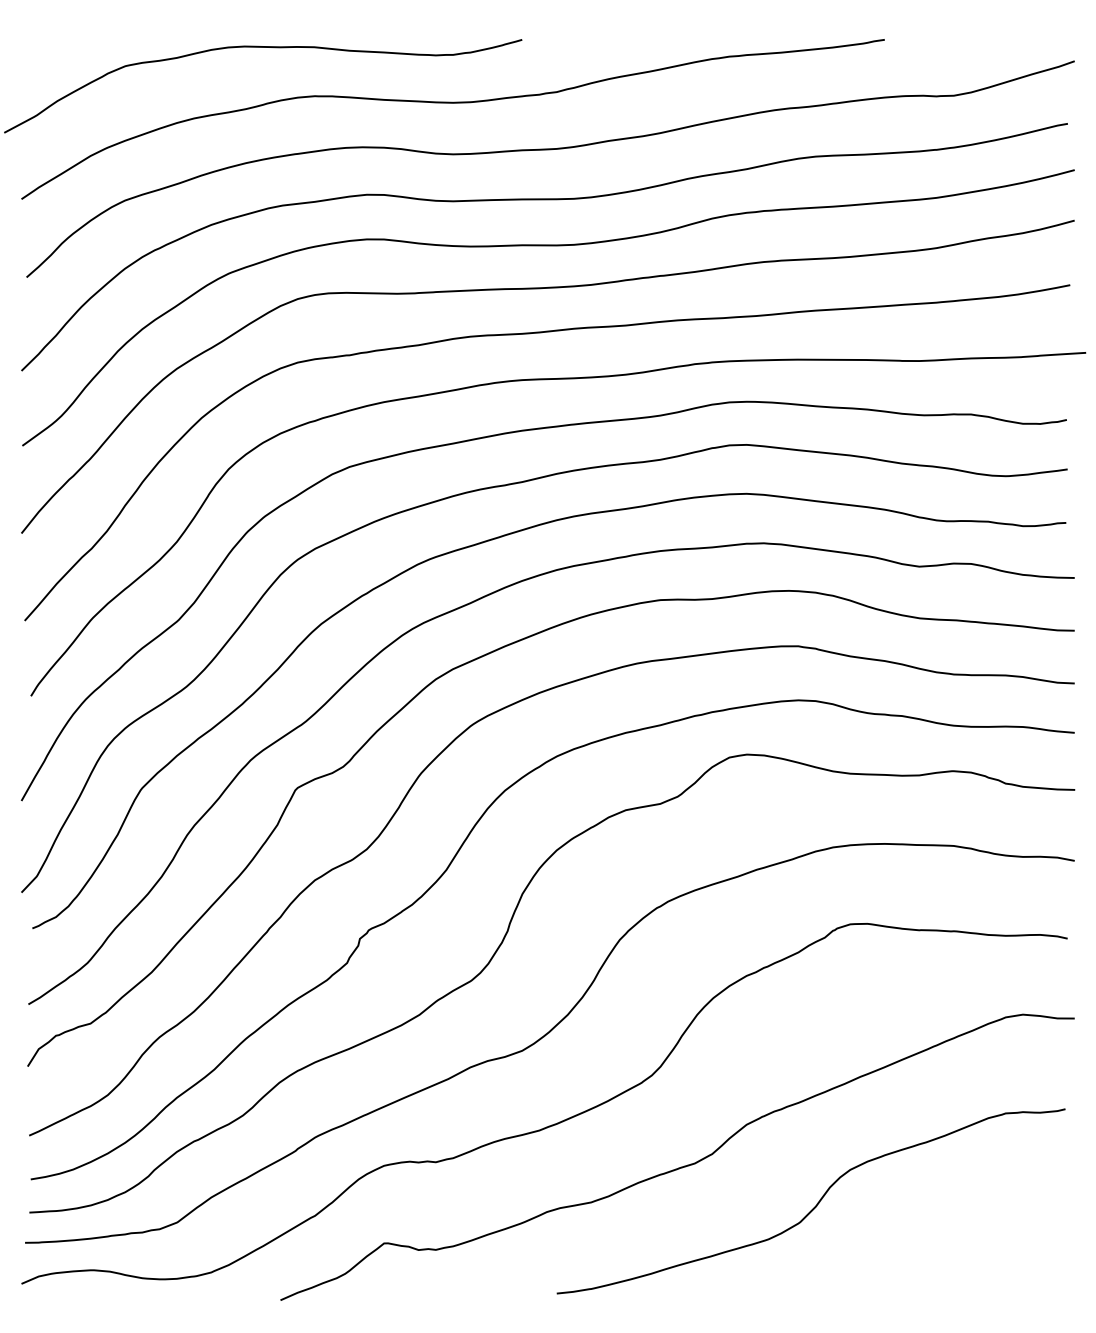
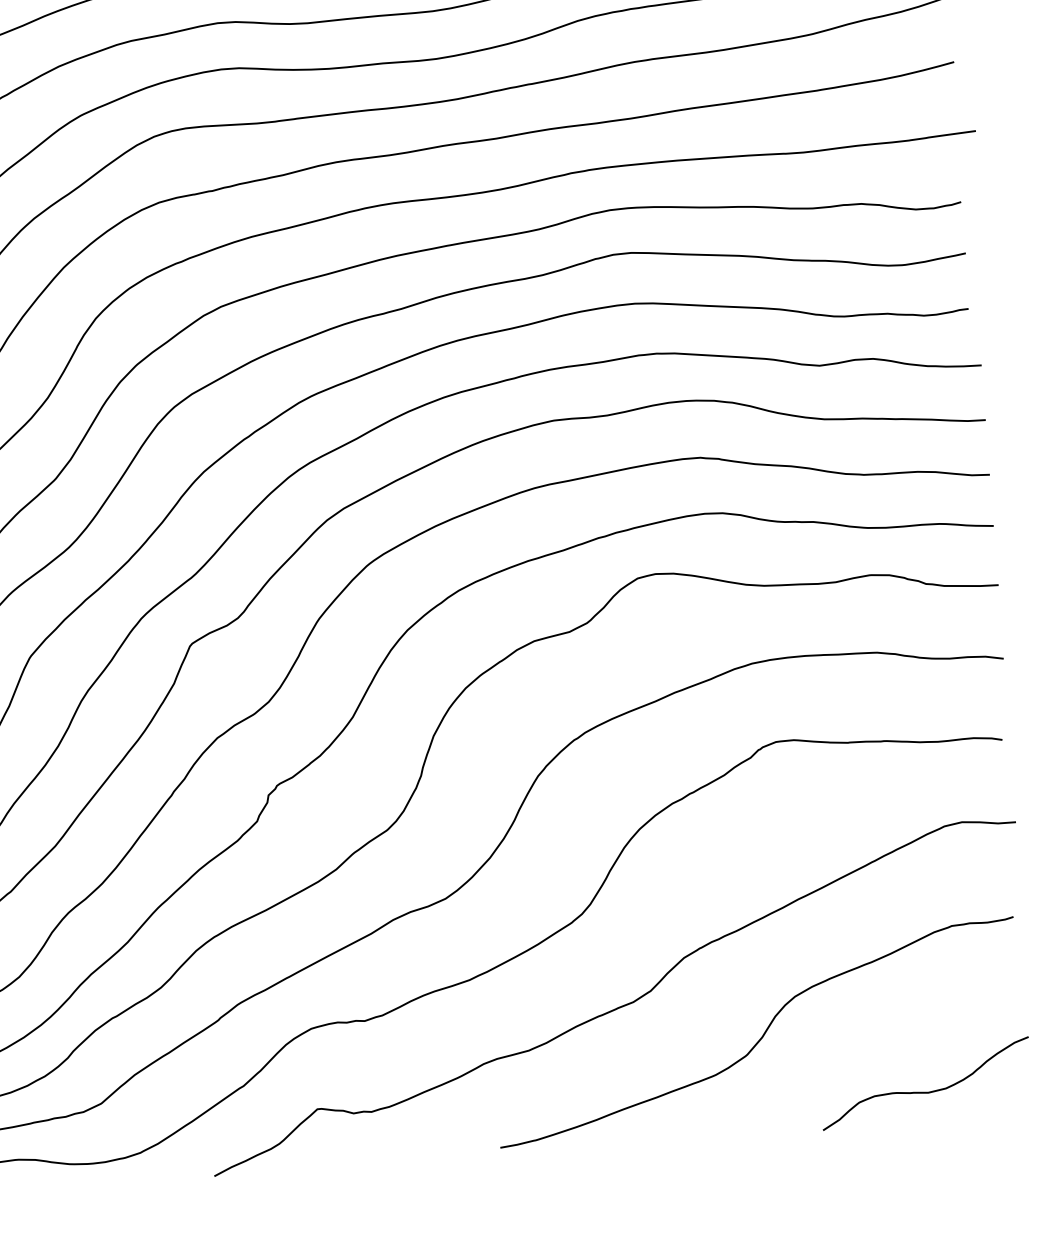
curve: (969, 1270) -> (926, 1091), added

